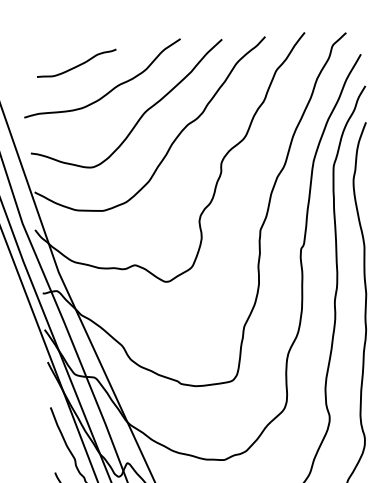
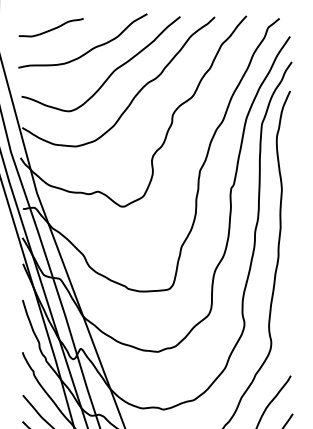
curve: (76, 65) -> (50, 29), moved

